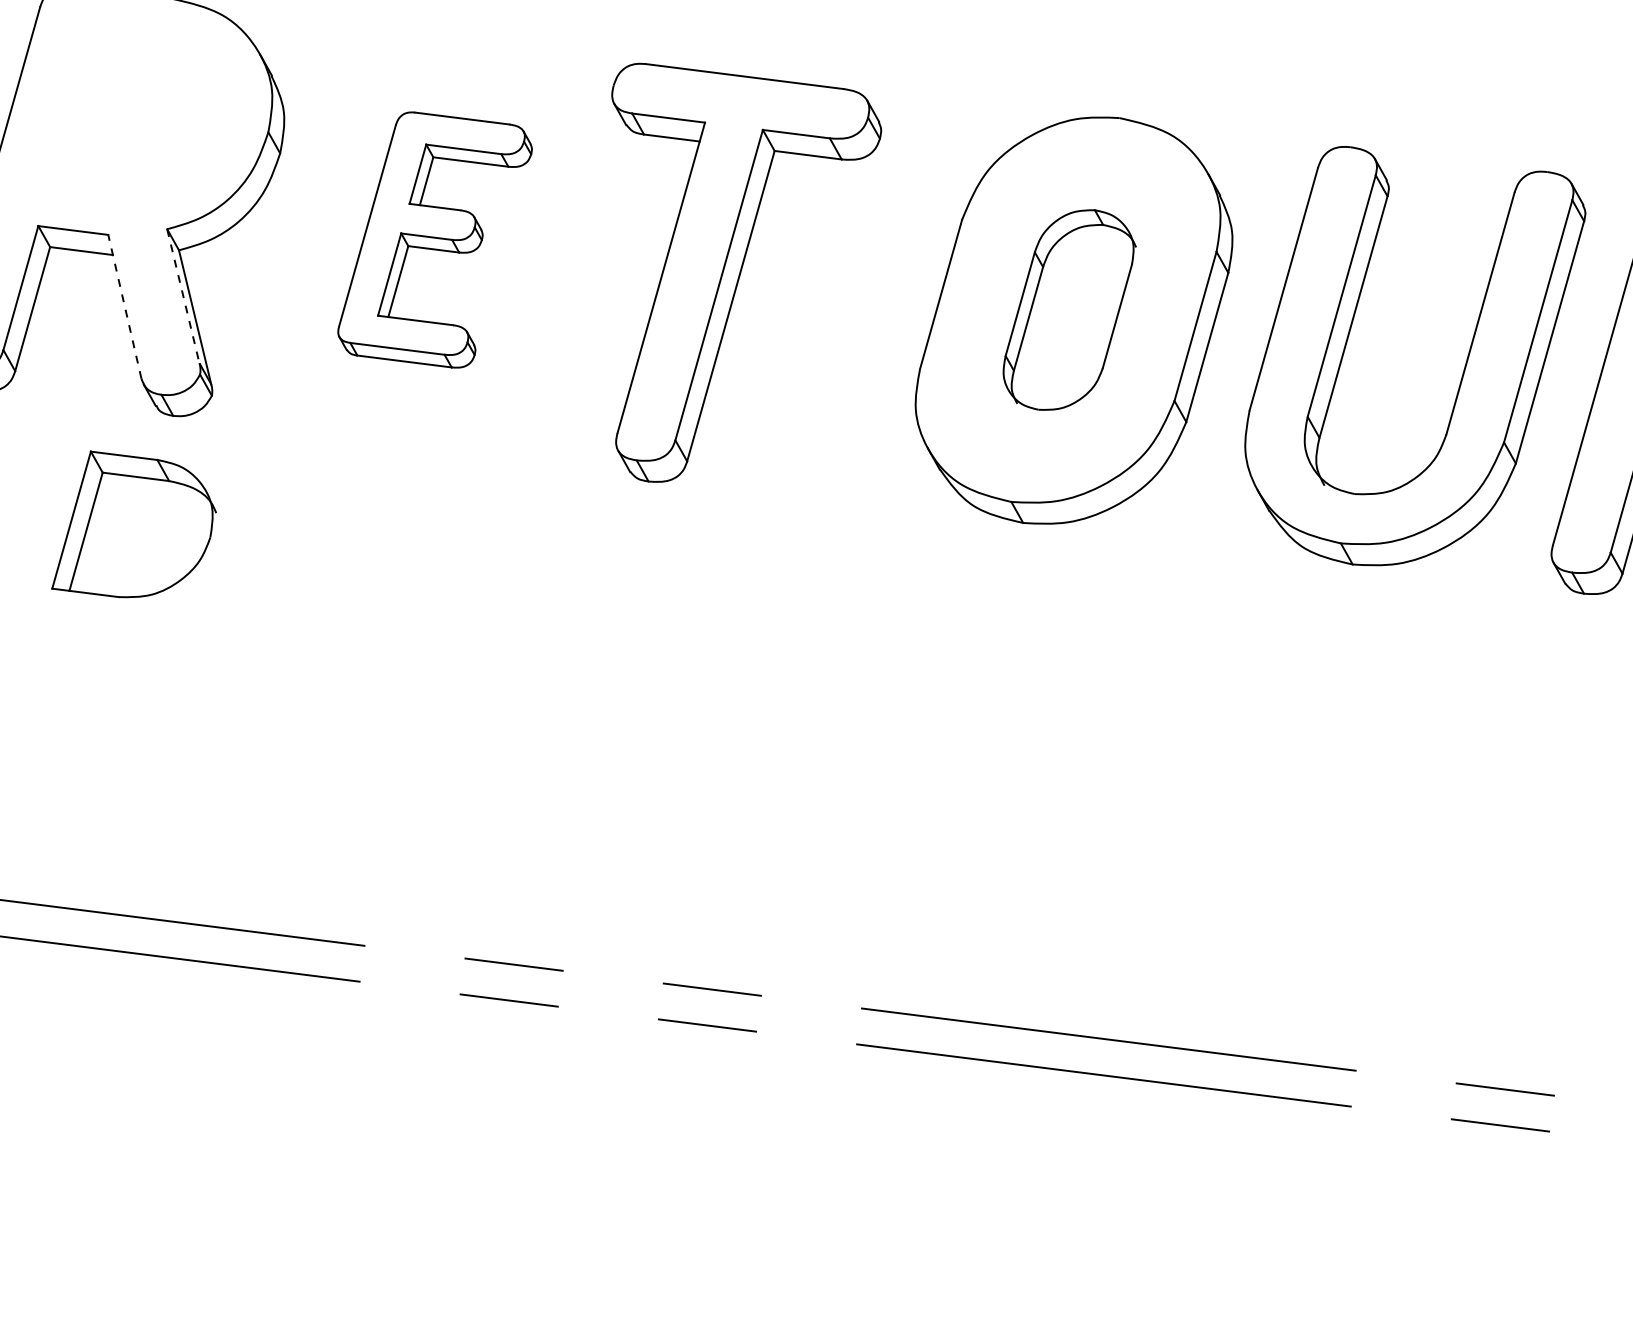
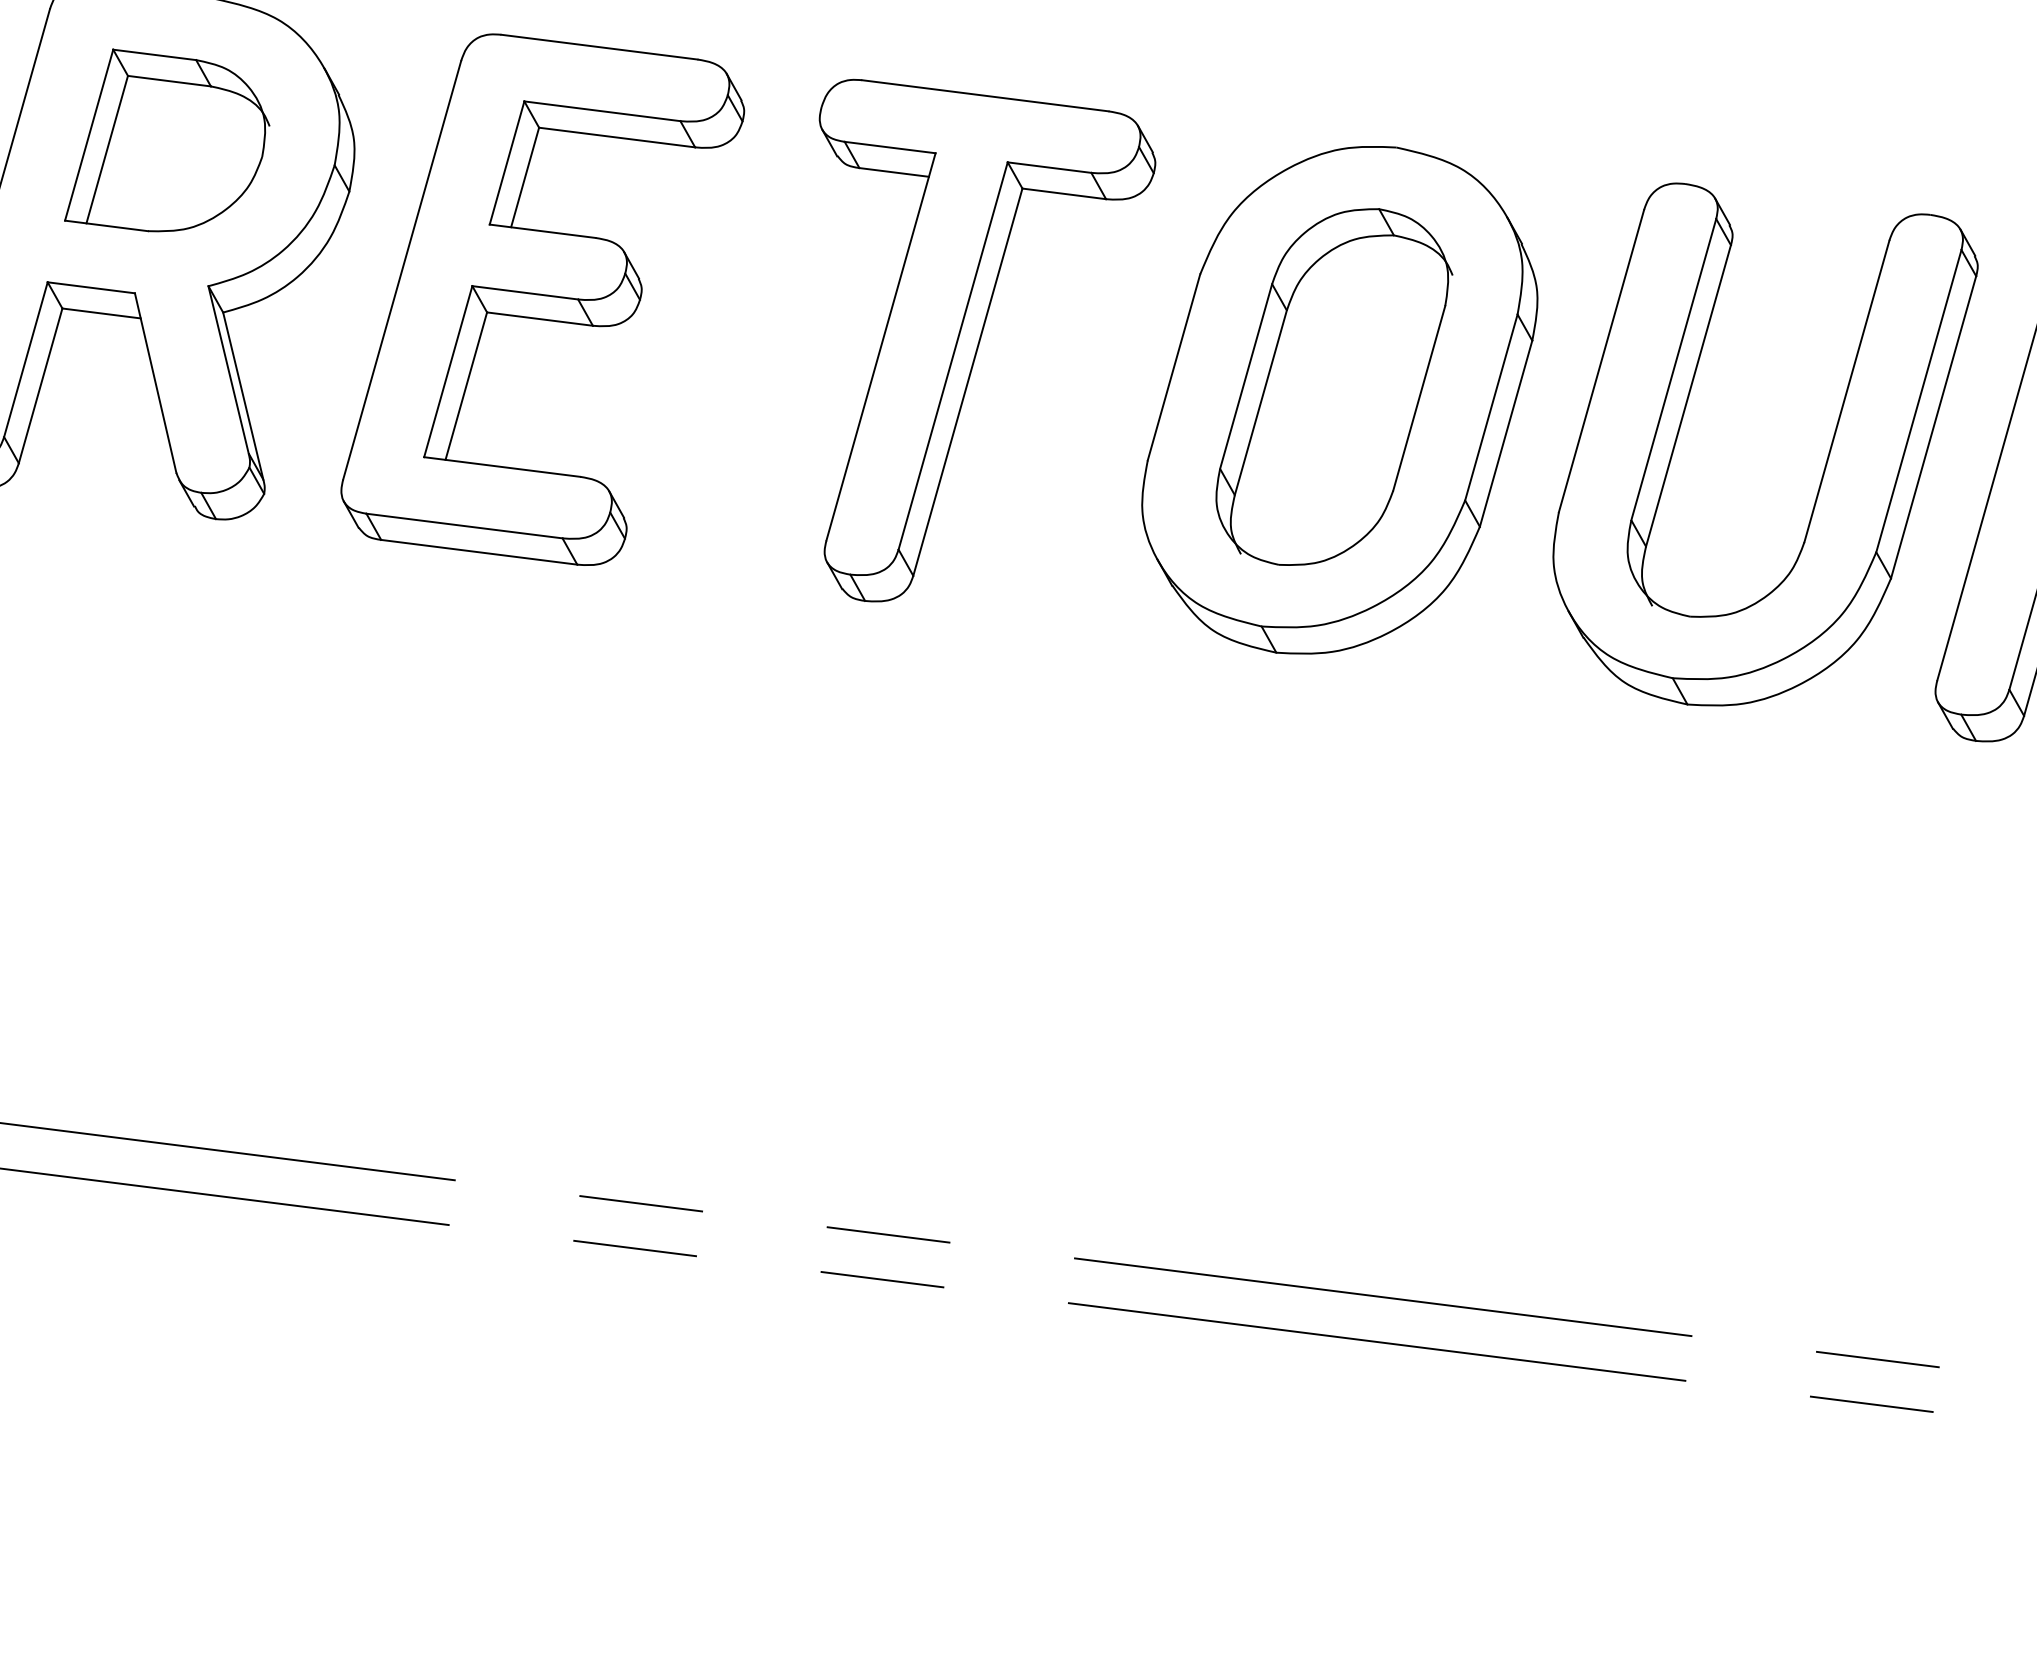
part: (434, 239) -> (541, 299), size x1.67
part: (746, 272) -> (987, 340), moved
line: (183, 296) -> (228, 370), dashed -> solid
line: (124, 306) -> (155, 382), dashed -> solid
part: (1069, 309) -> (1334, 386), size x1.43
part: (133, 524) -> (166, 140), moved

